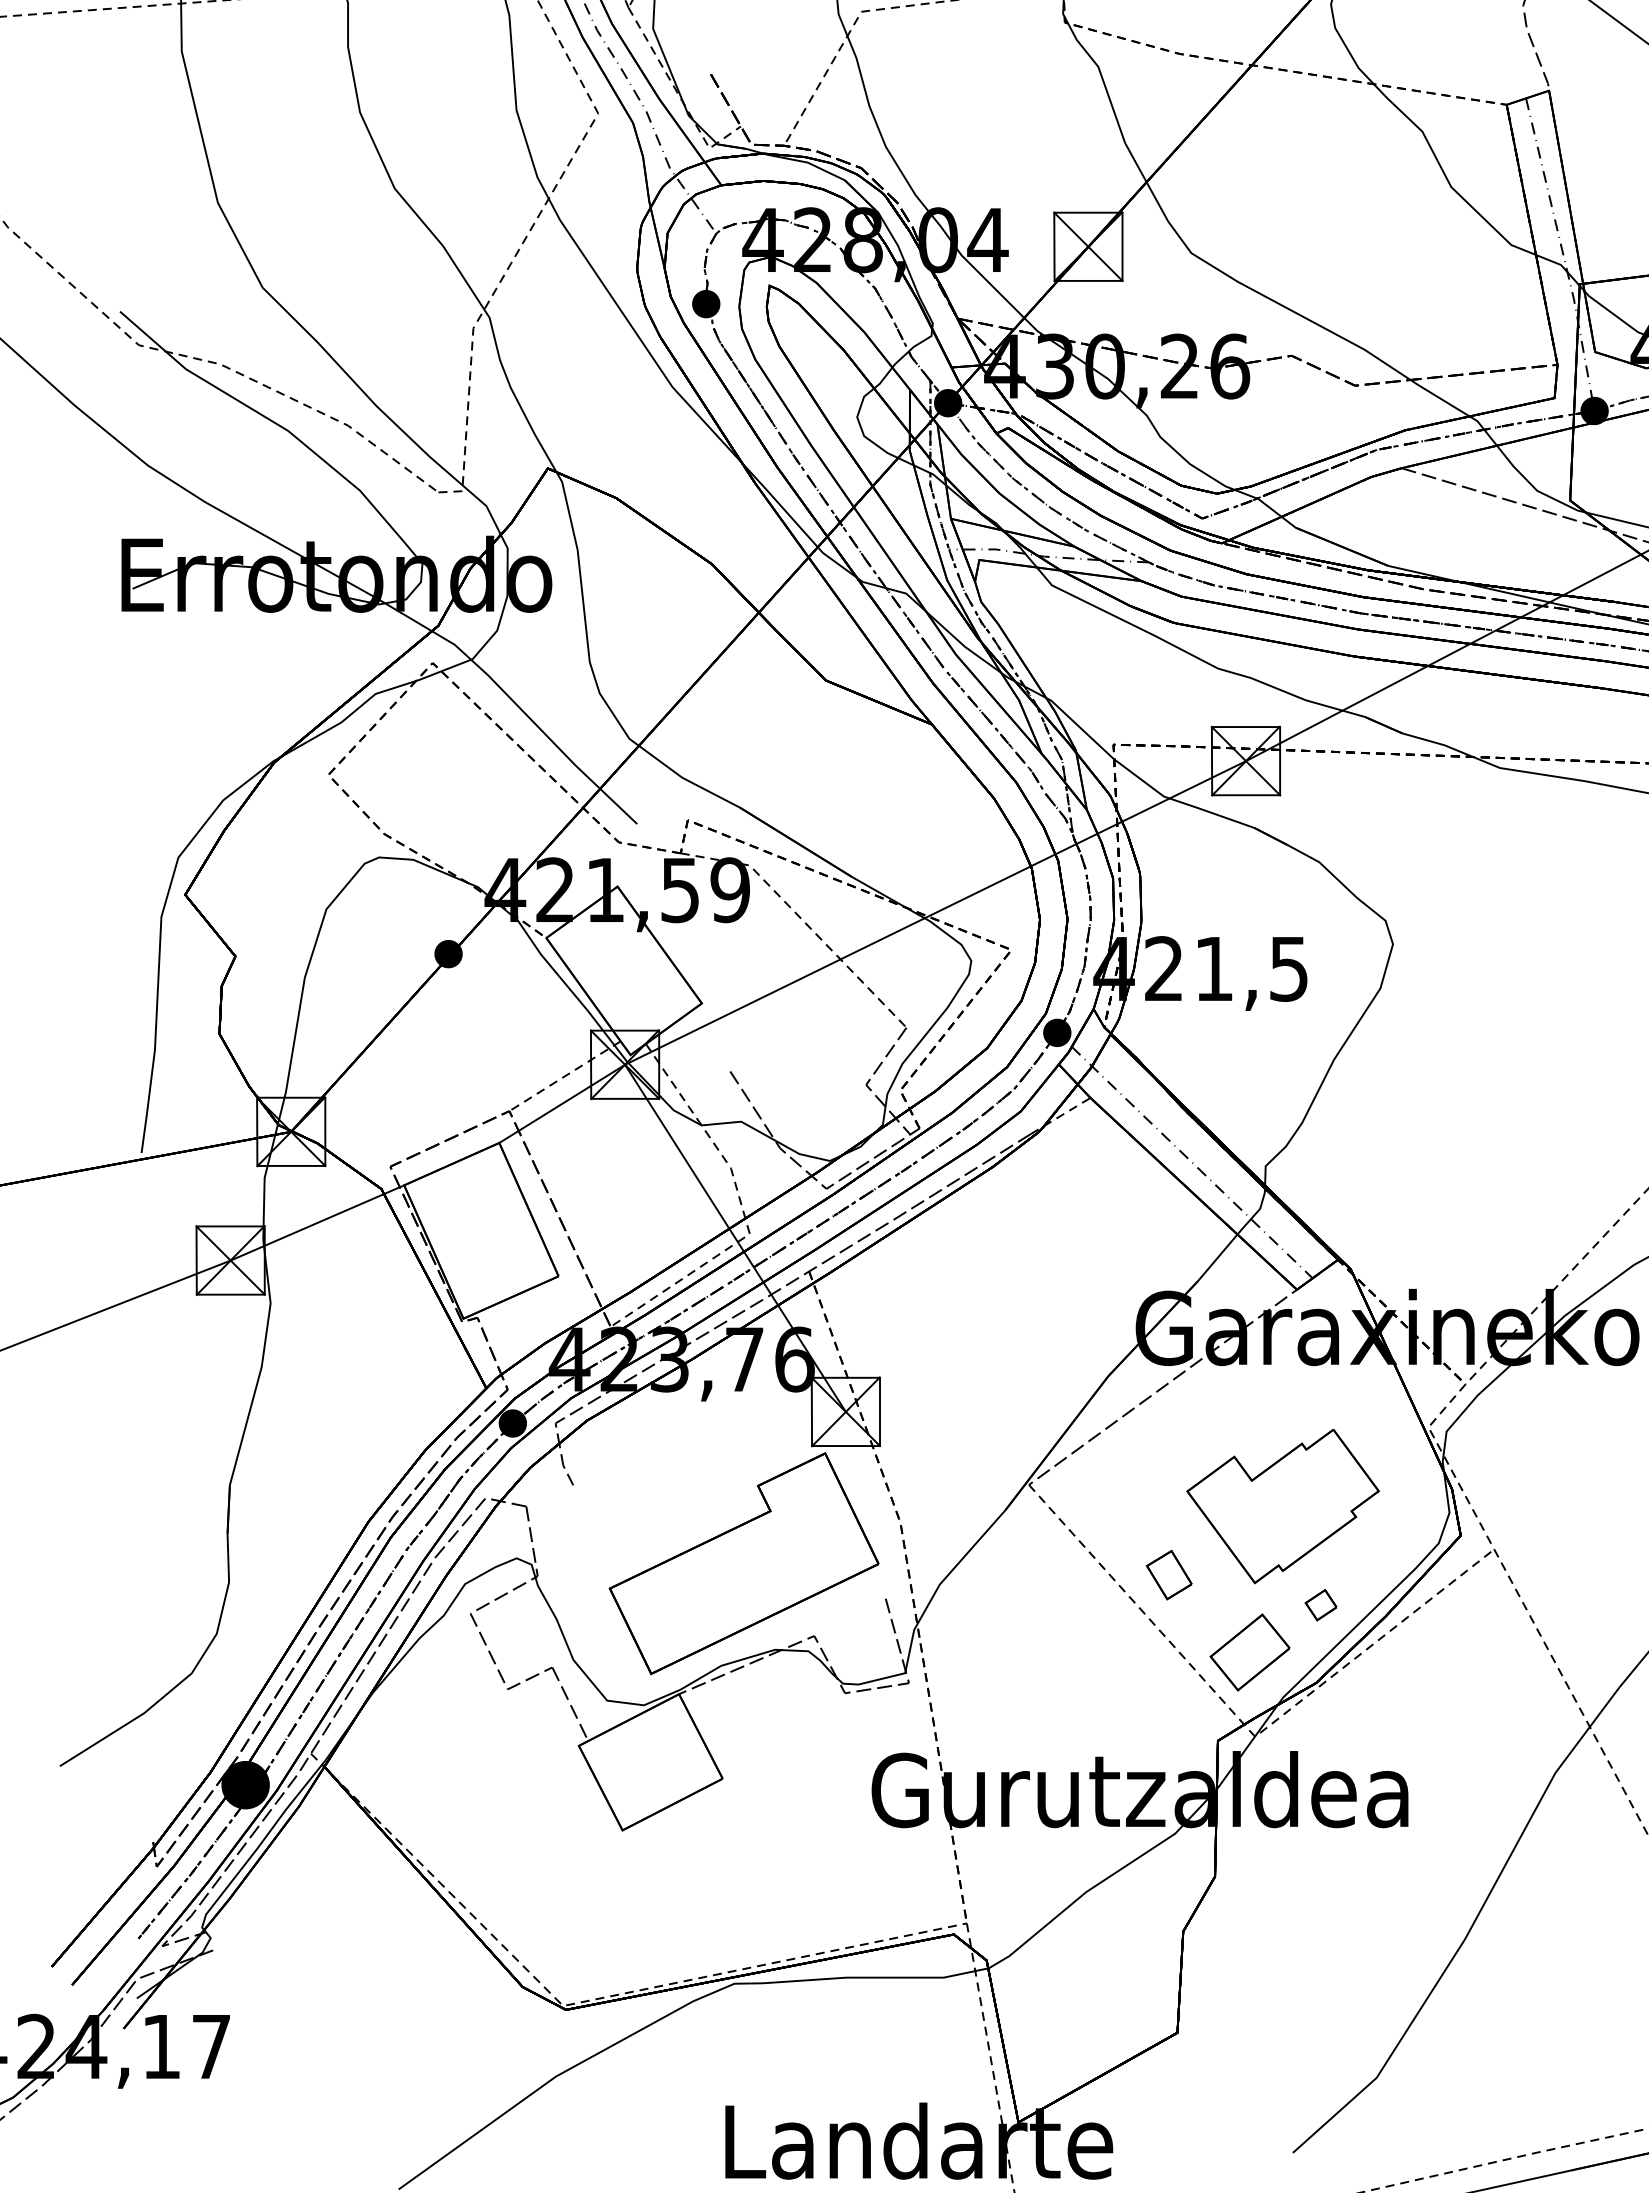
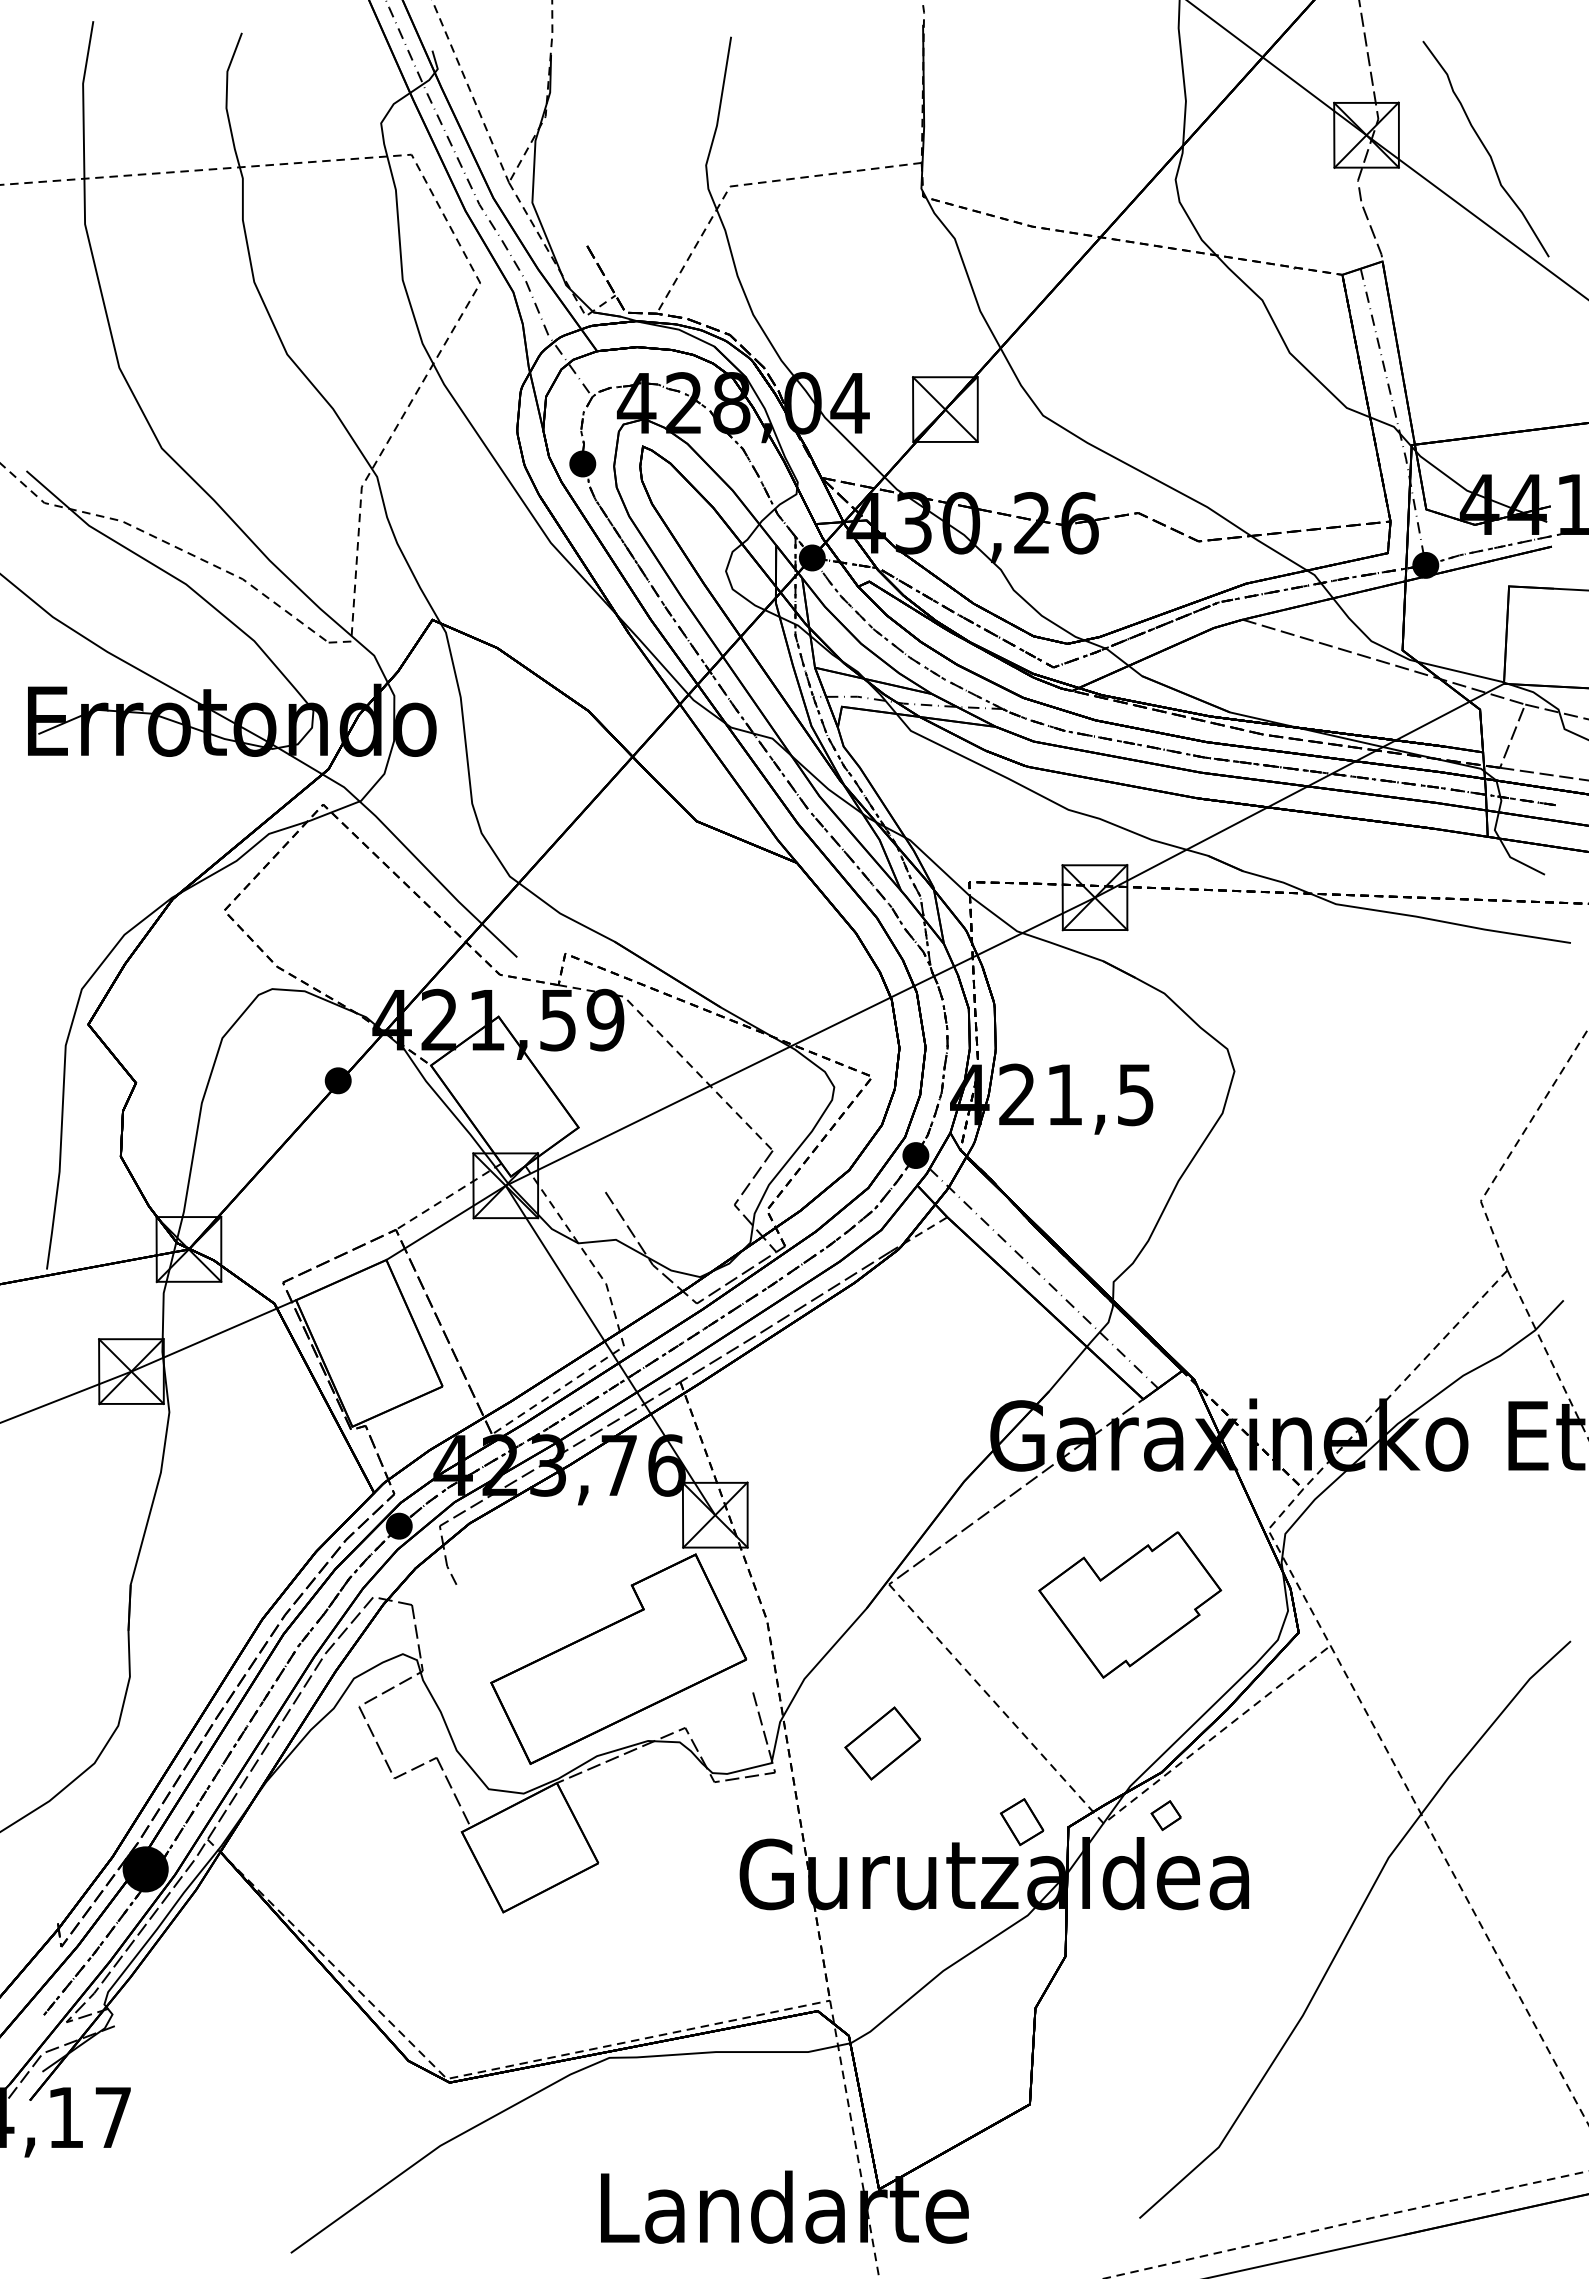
part: (1168, 1574) -> (1021, 1821), moved
part: (1320, 1605) -> (1165, 1815), moved
part: (1249, 1652) -> (882, 1743), moved

